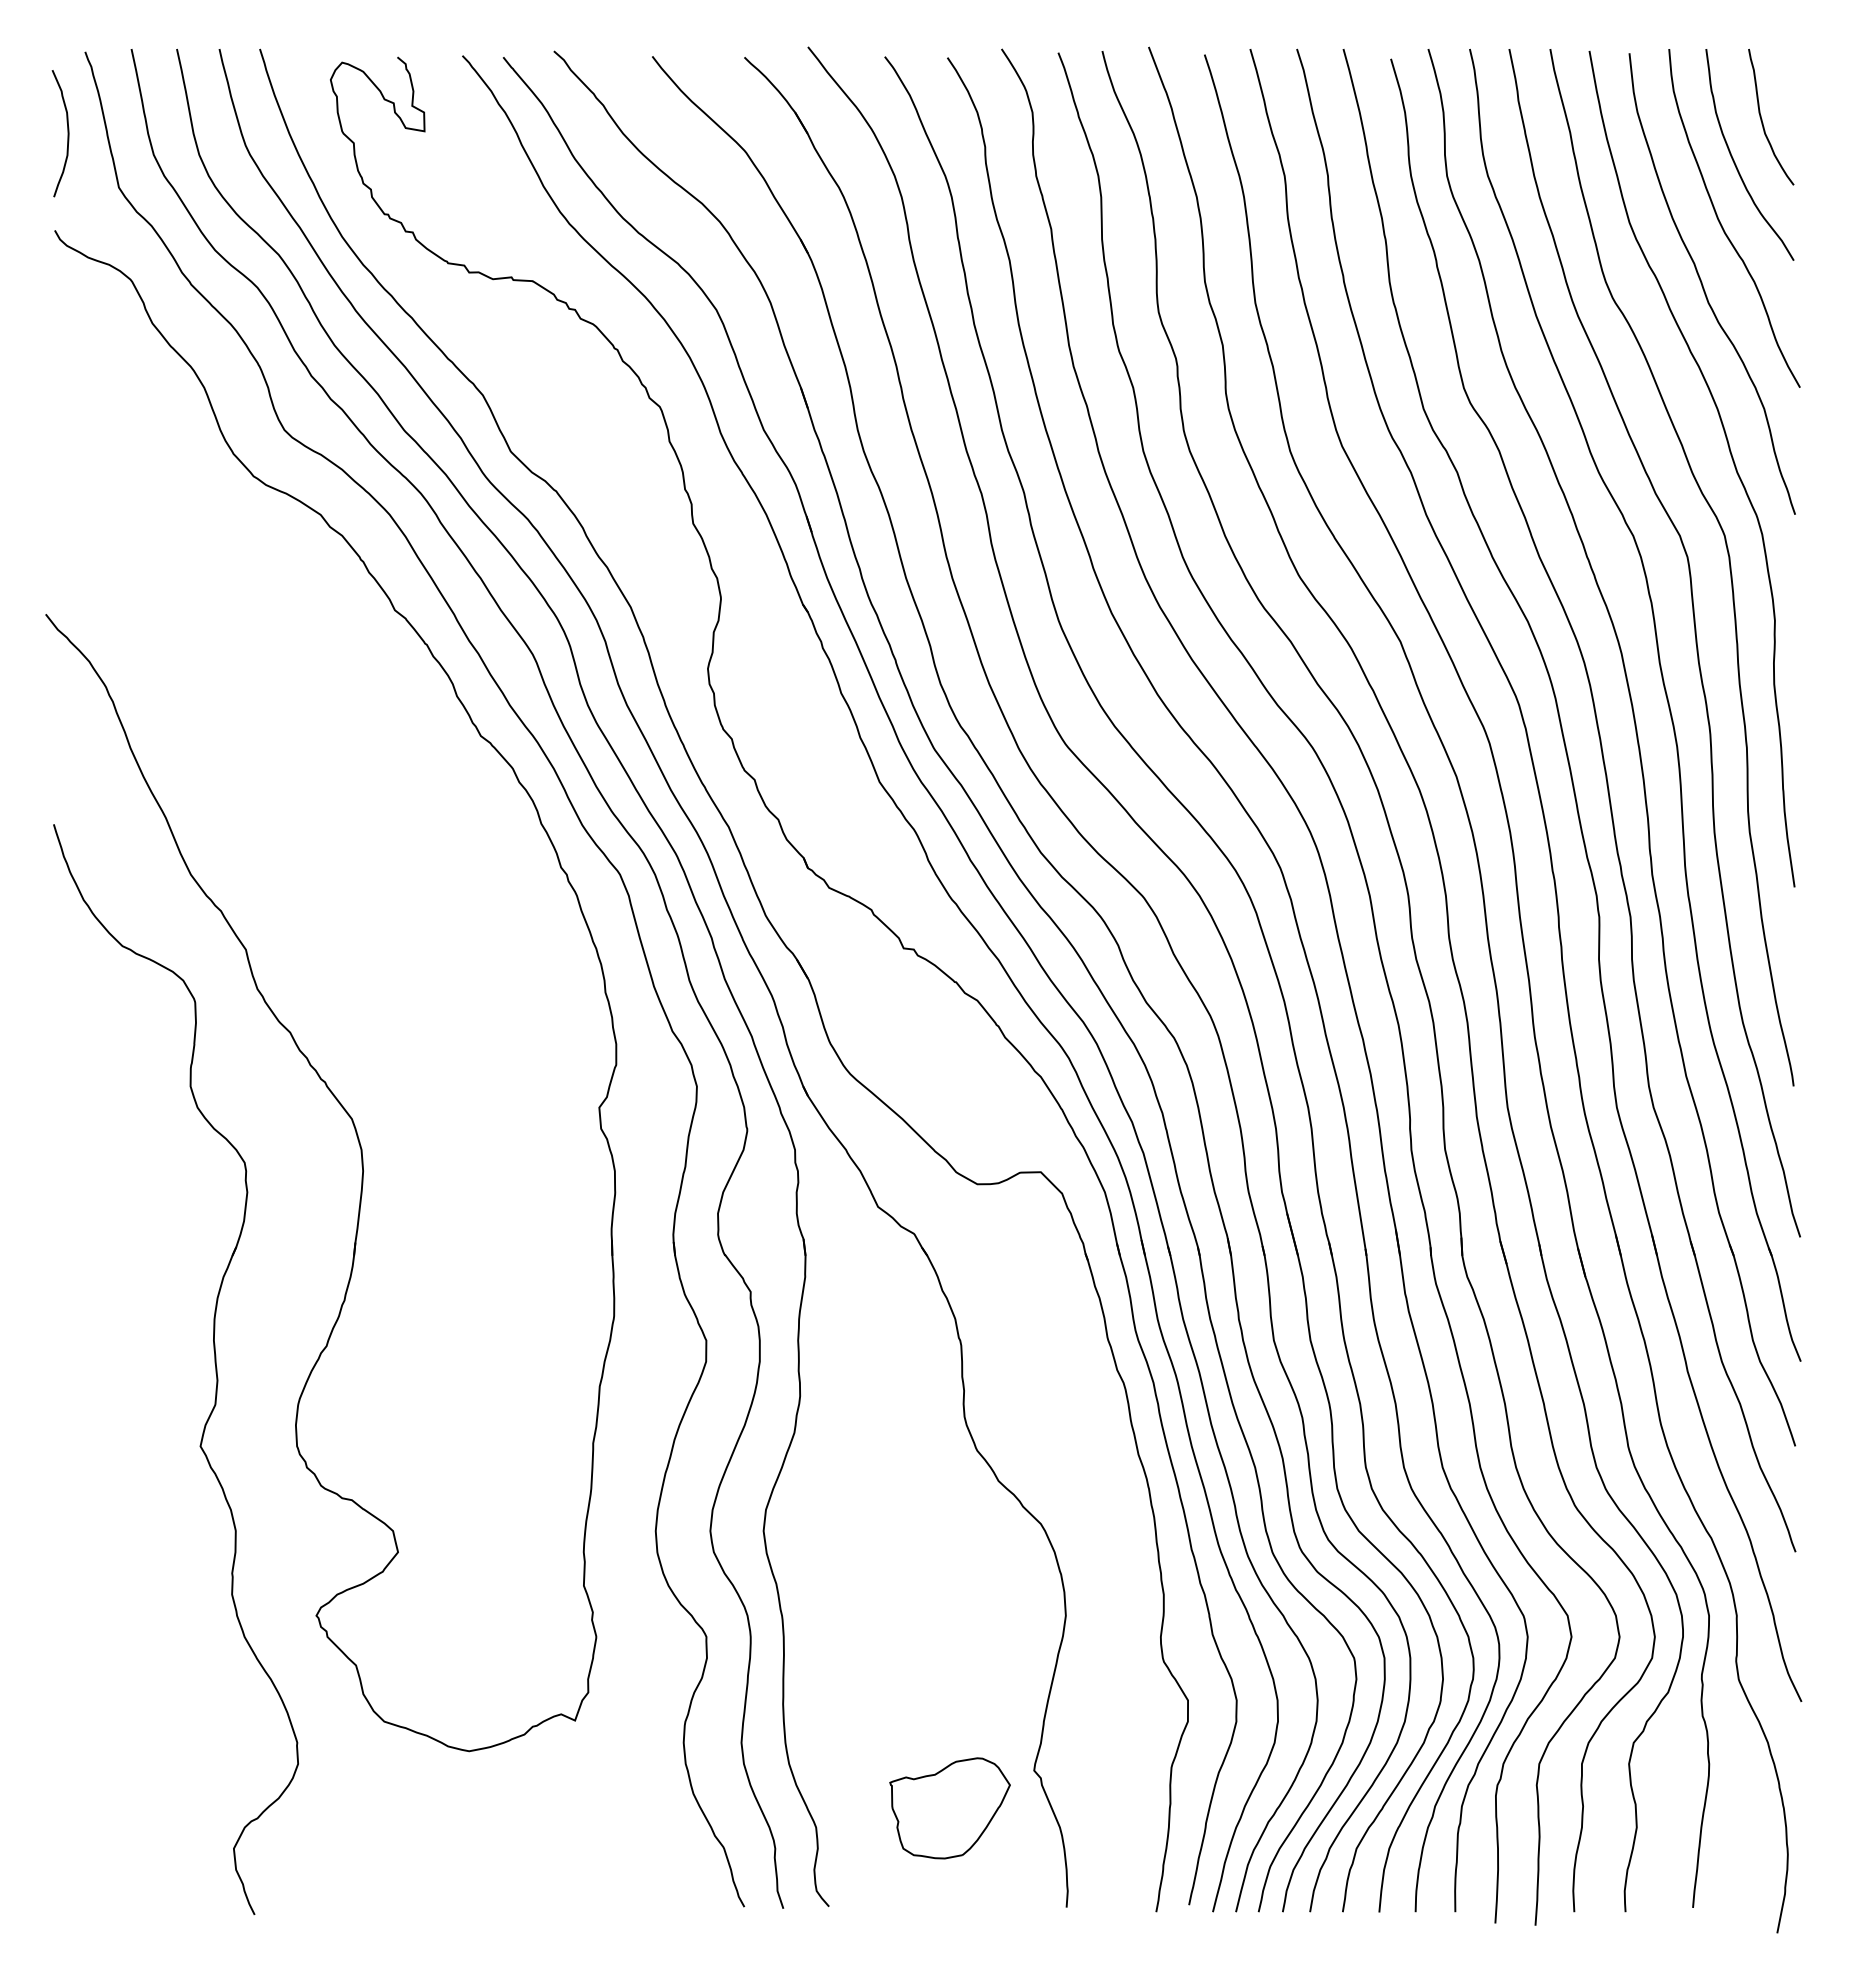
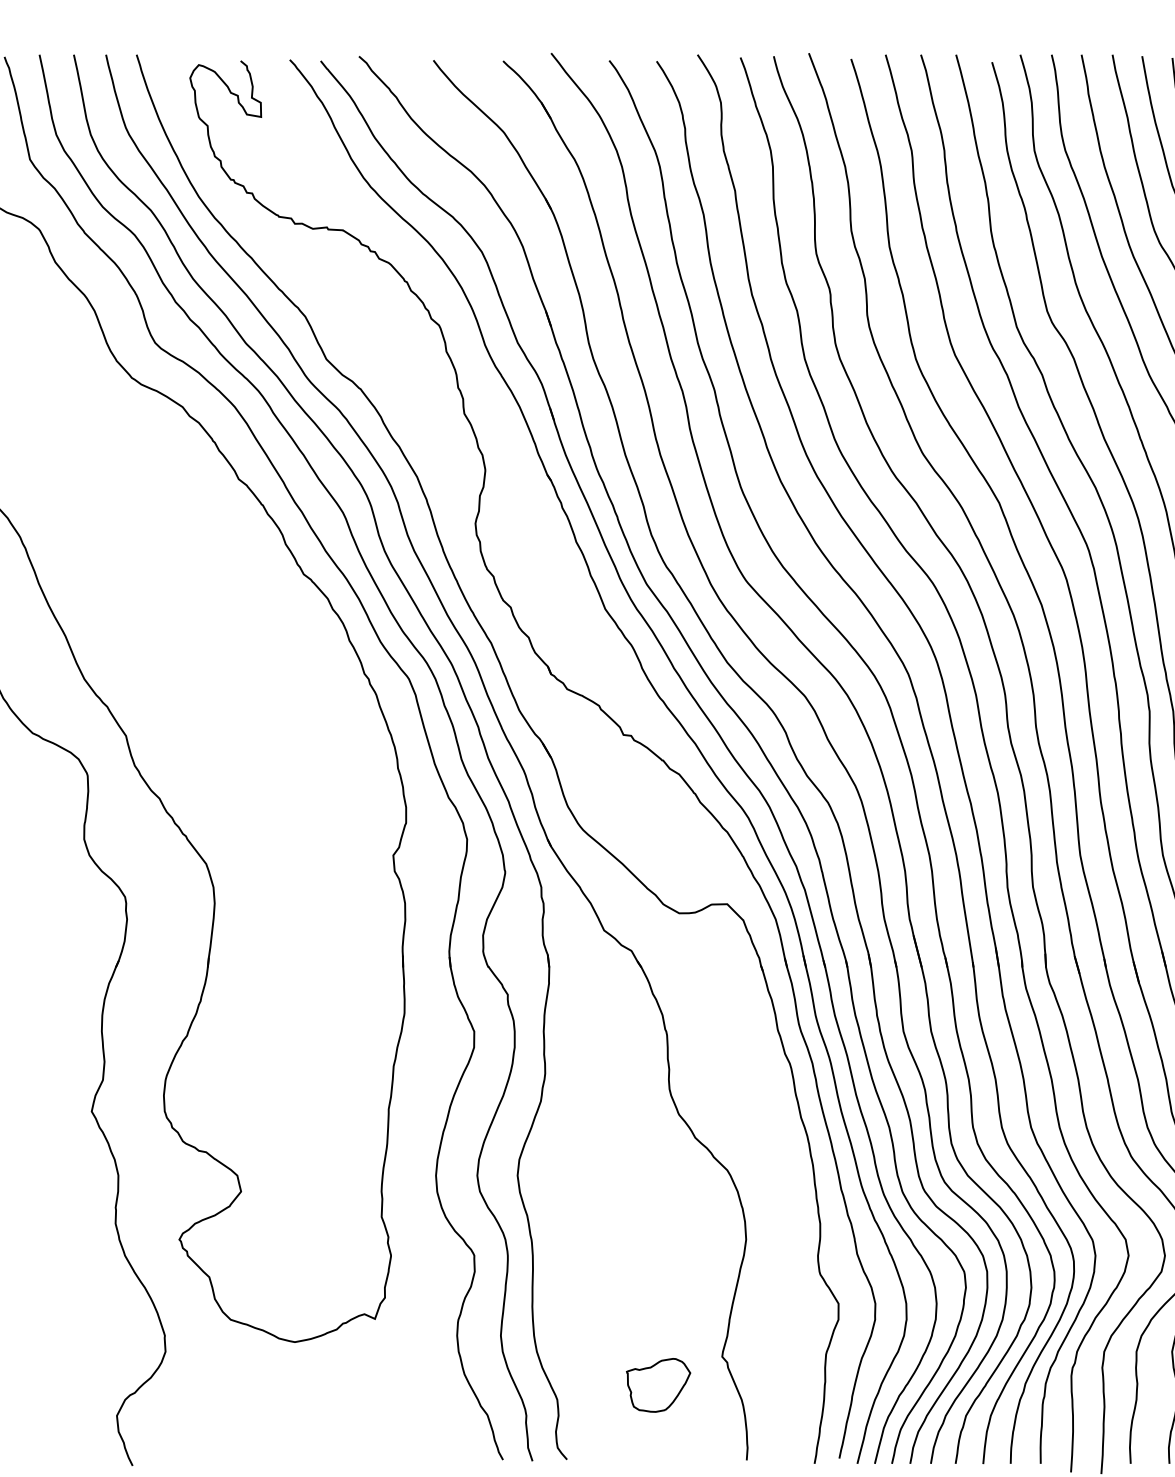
part: (949, 1808) -> (658, 1385), size x0.7

